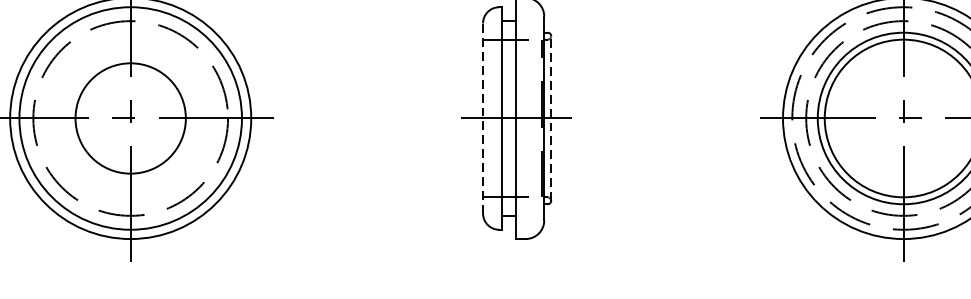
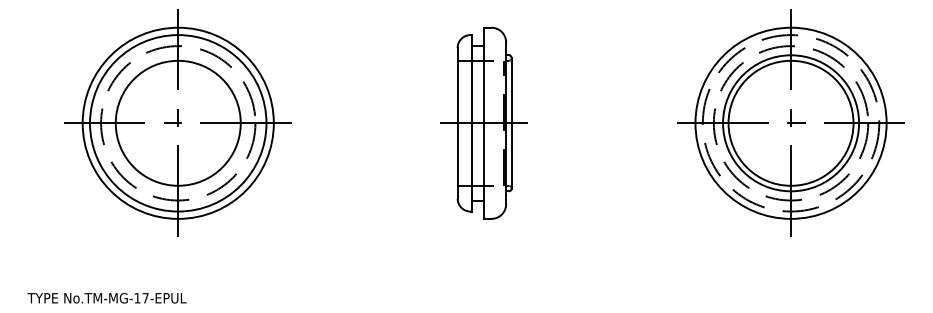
circle: (129, 117) -> (177, 122), size x1.43
line: (482, 117) -> (457, 122), dashed -> solid
line: (550, 117) -> (511, 122), dashed -> solid

